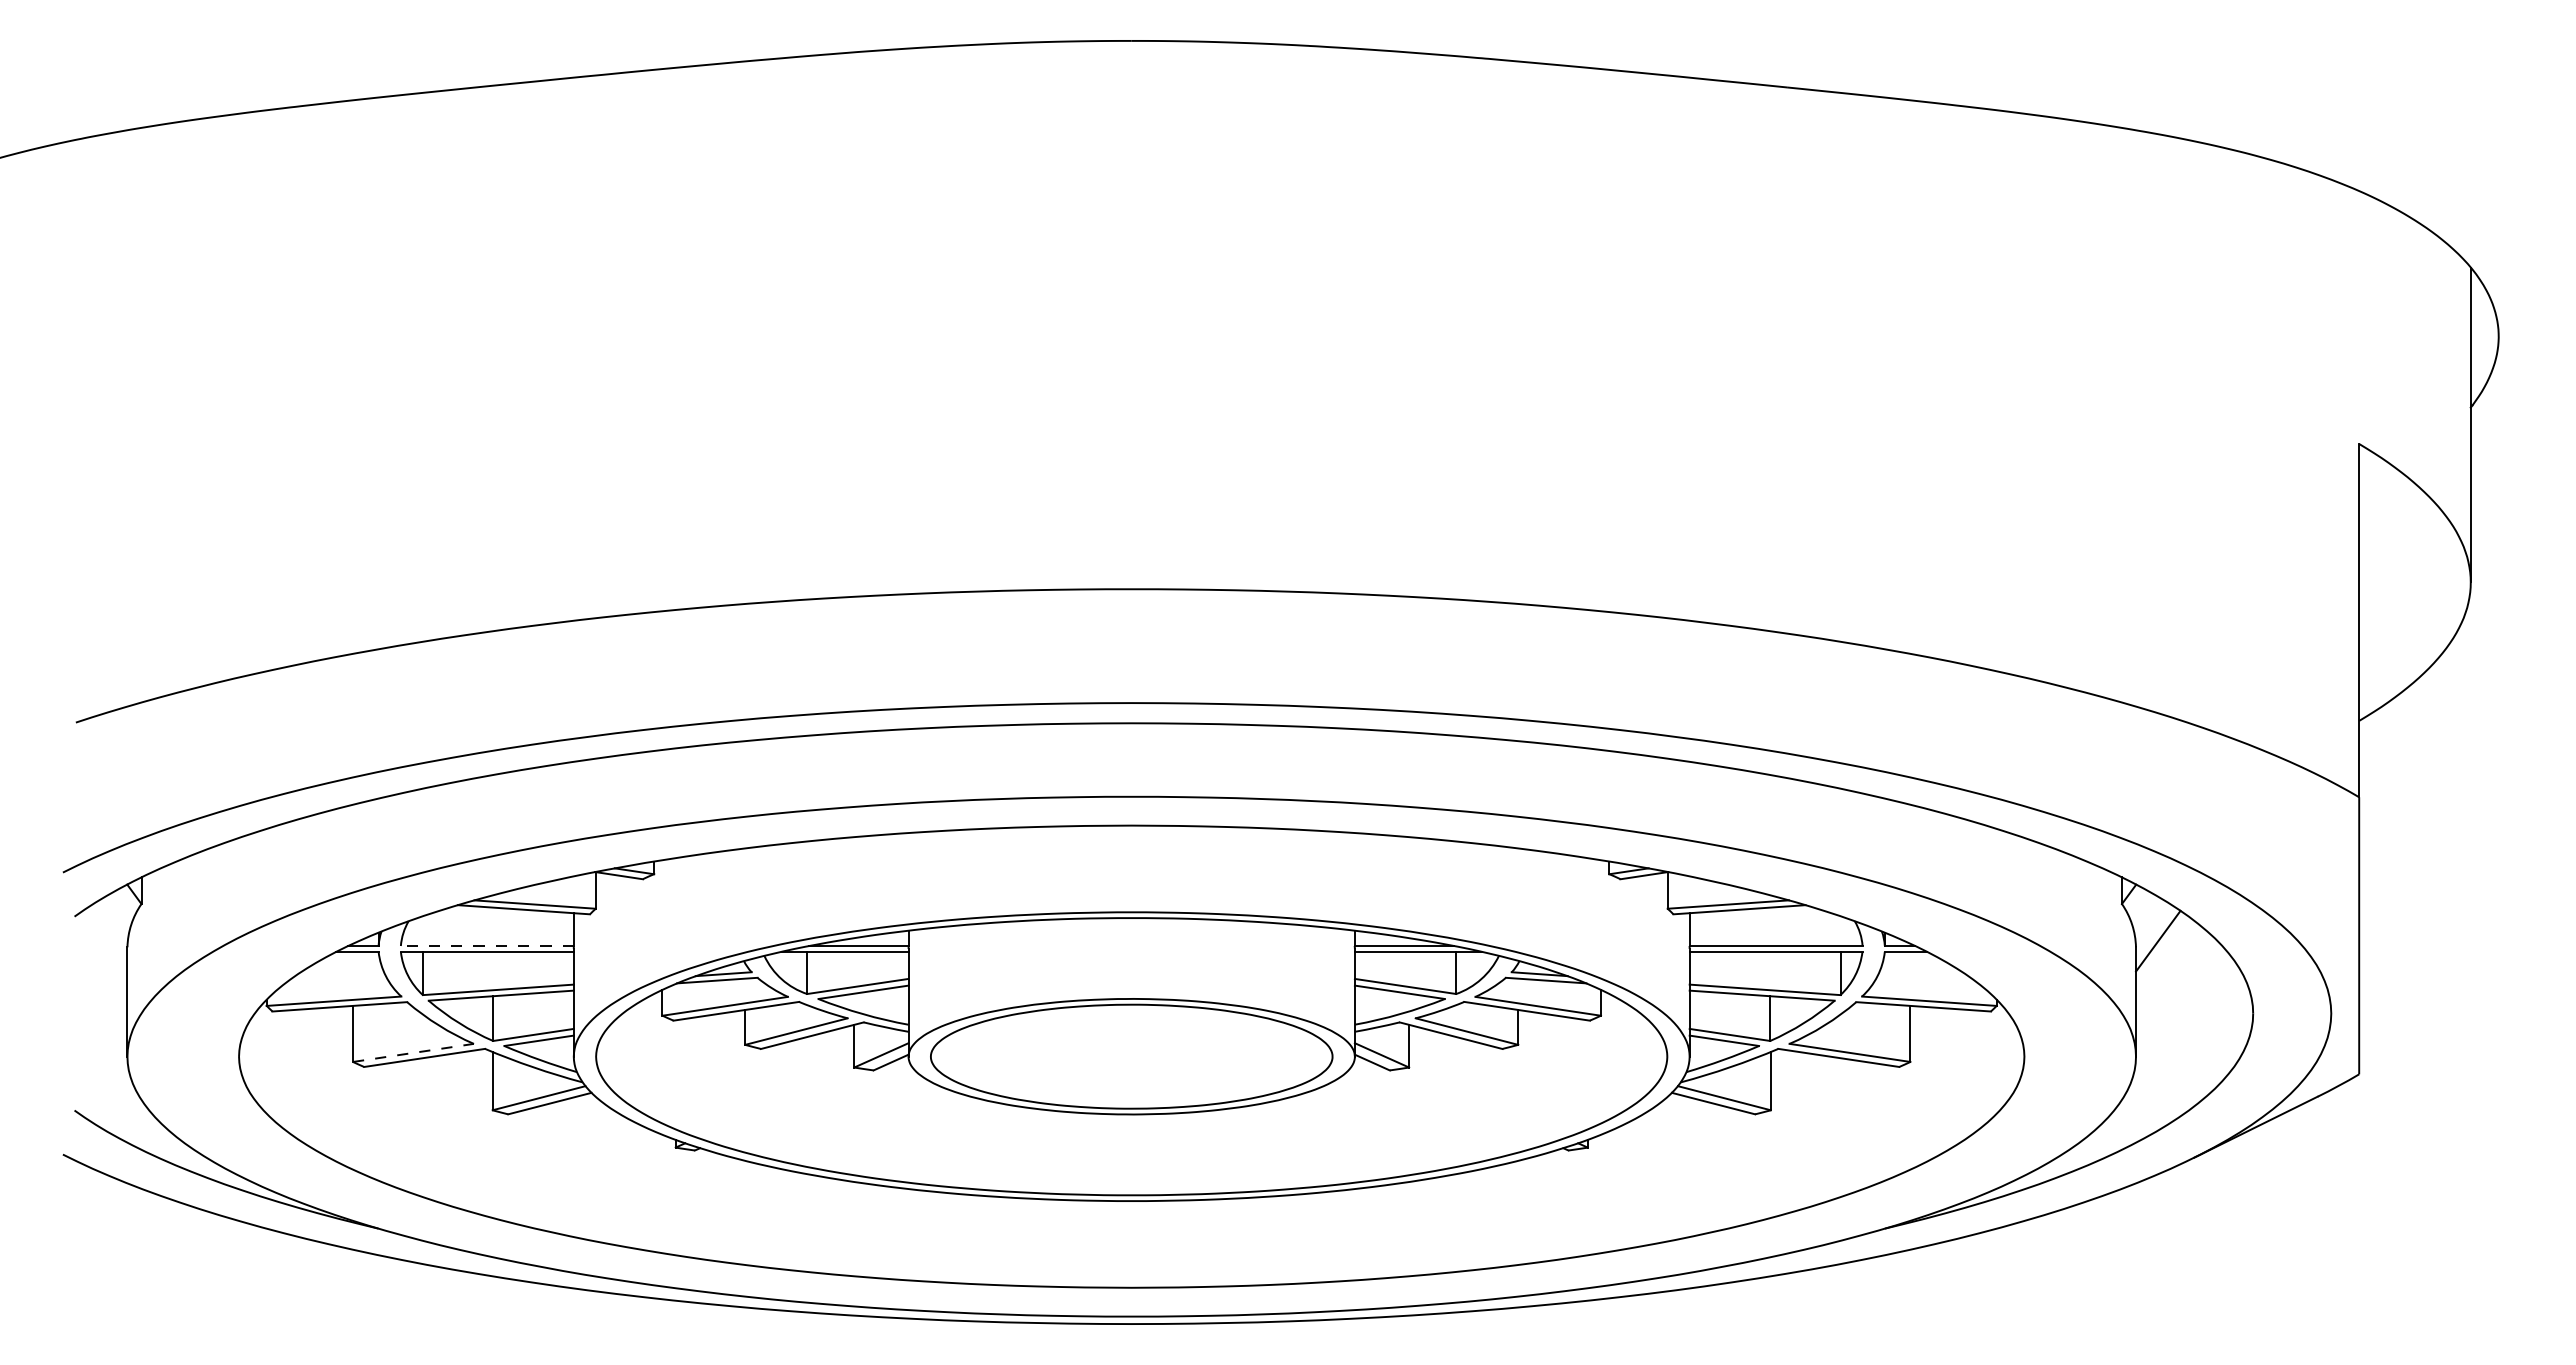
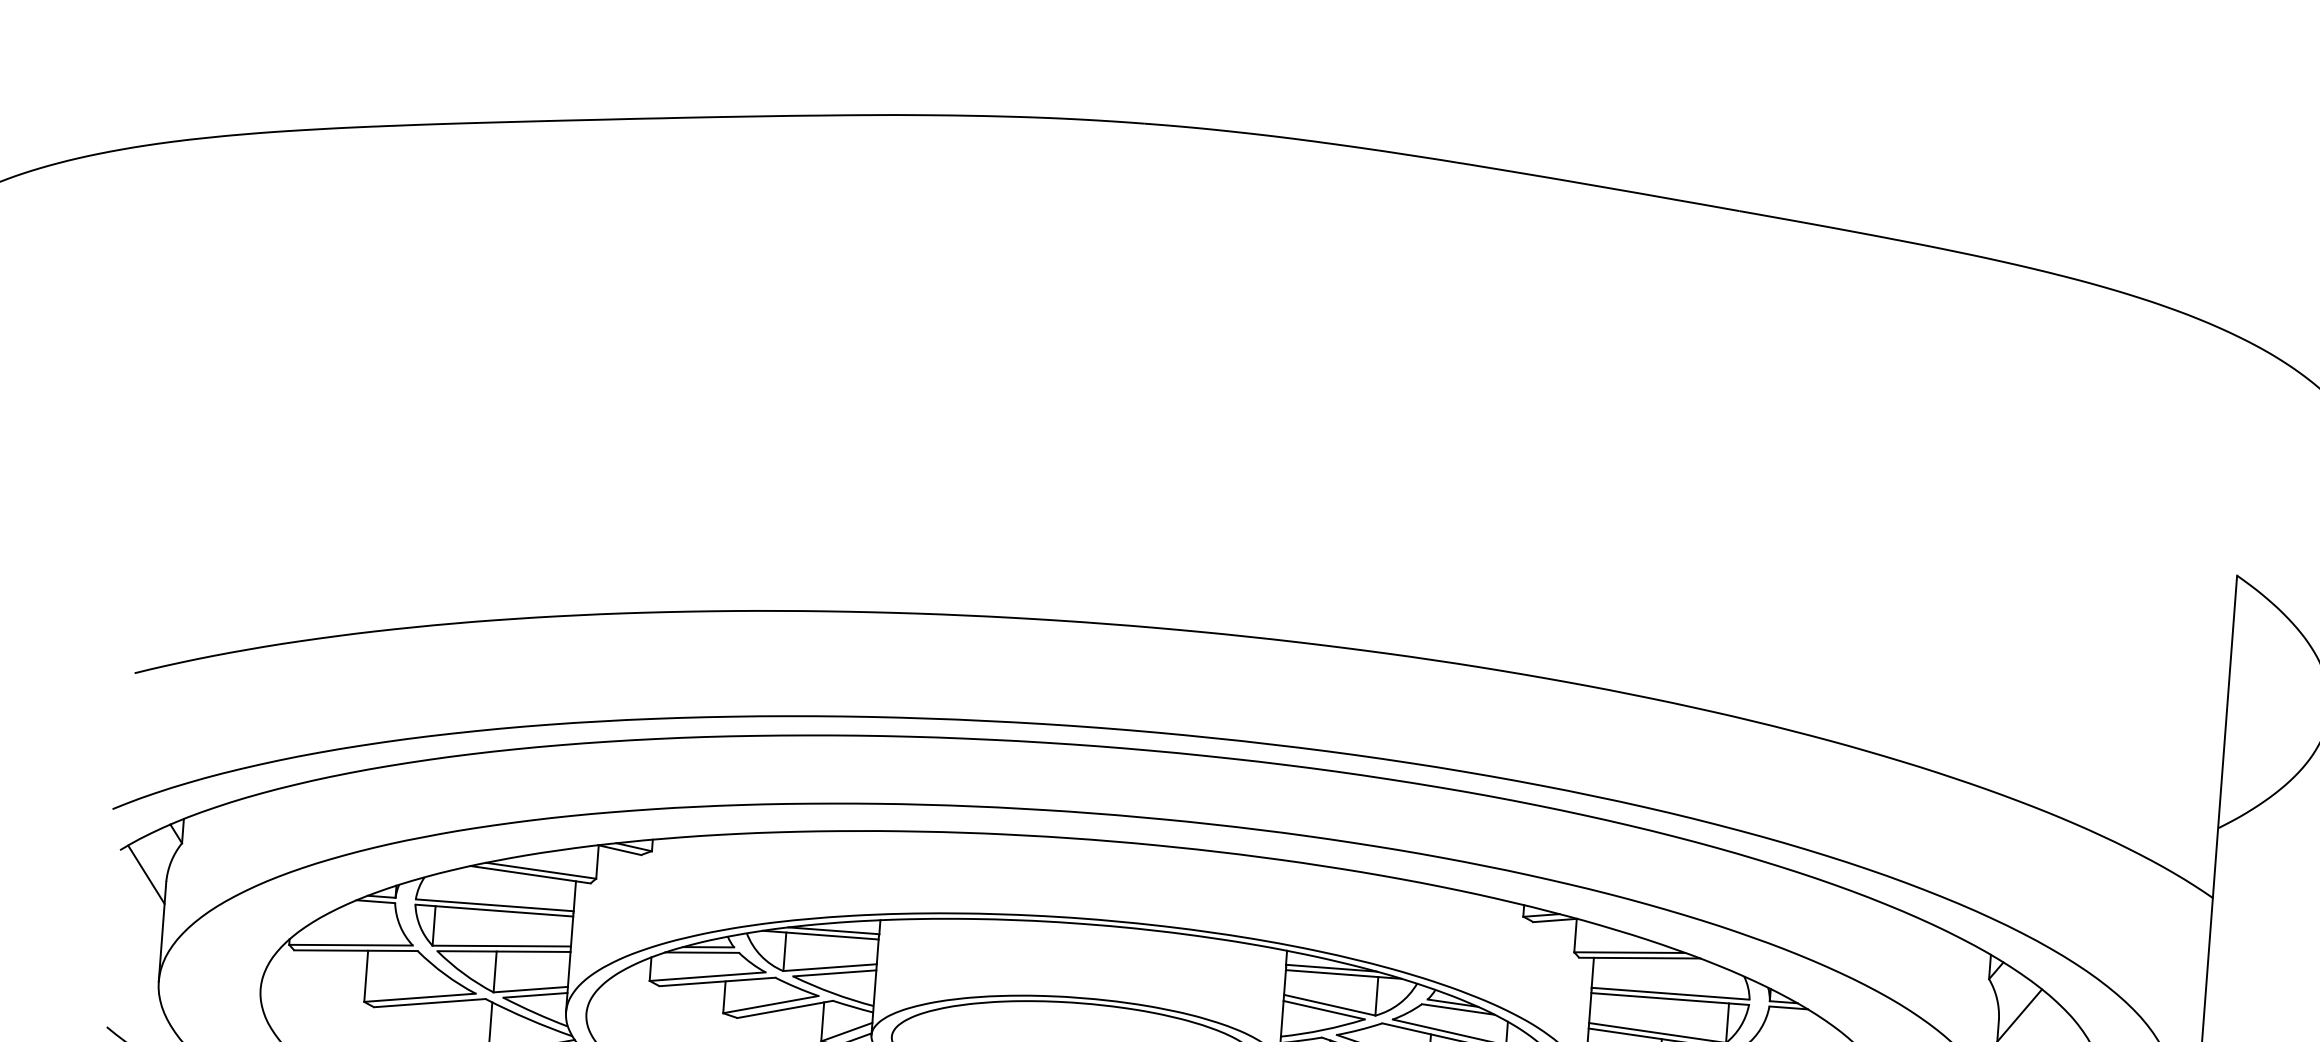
line: (104, 940) -> (145, 874), added
line: (486, 946) -> (493, 905), dashed -> solid
line: (413, 1052) -> (420, 997), dashed -> solid

